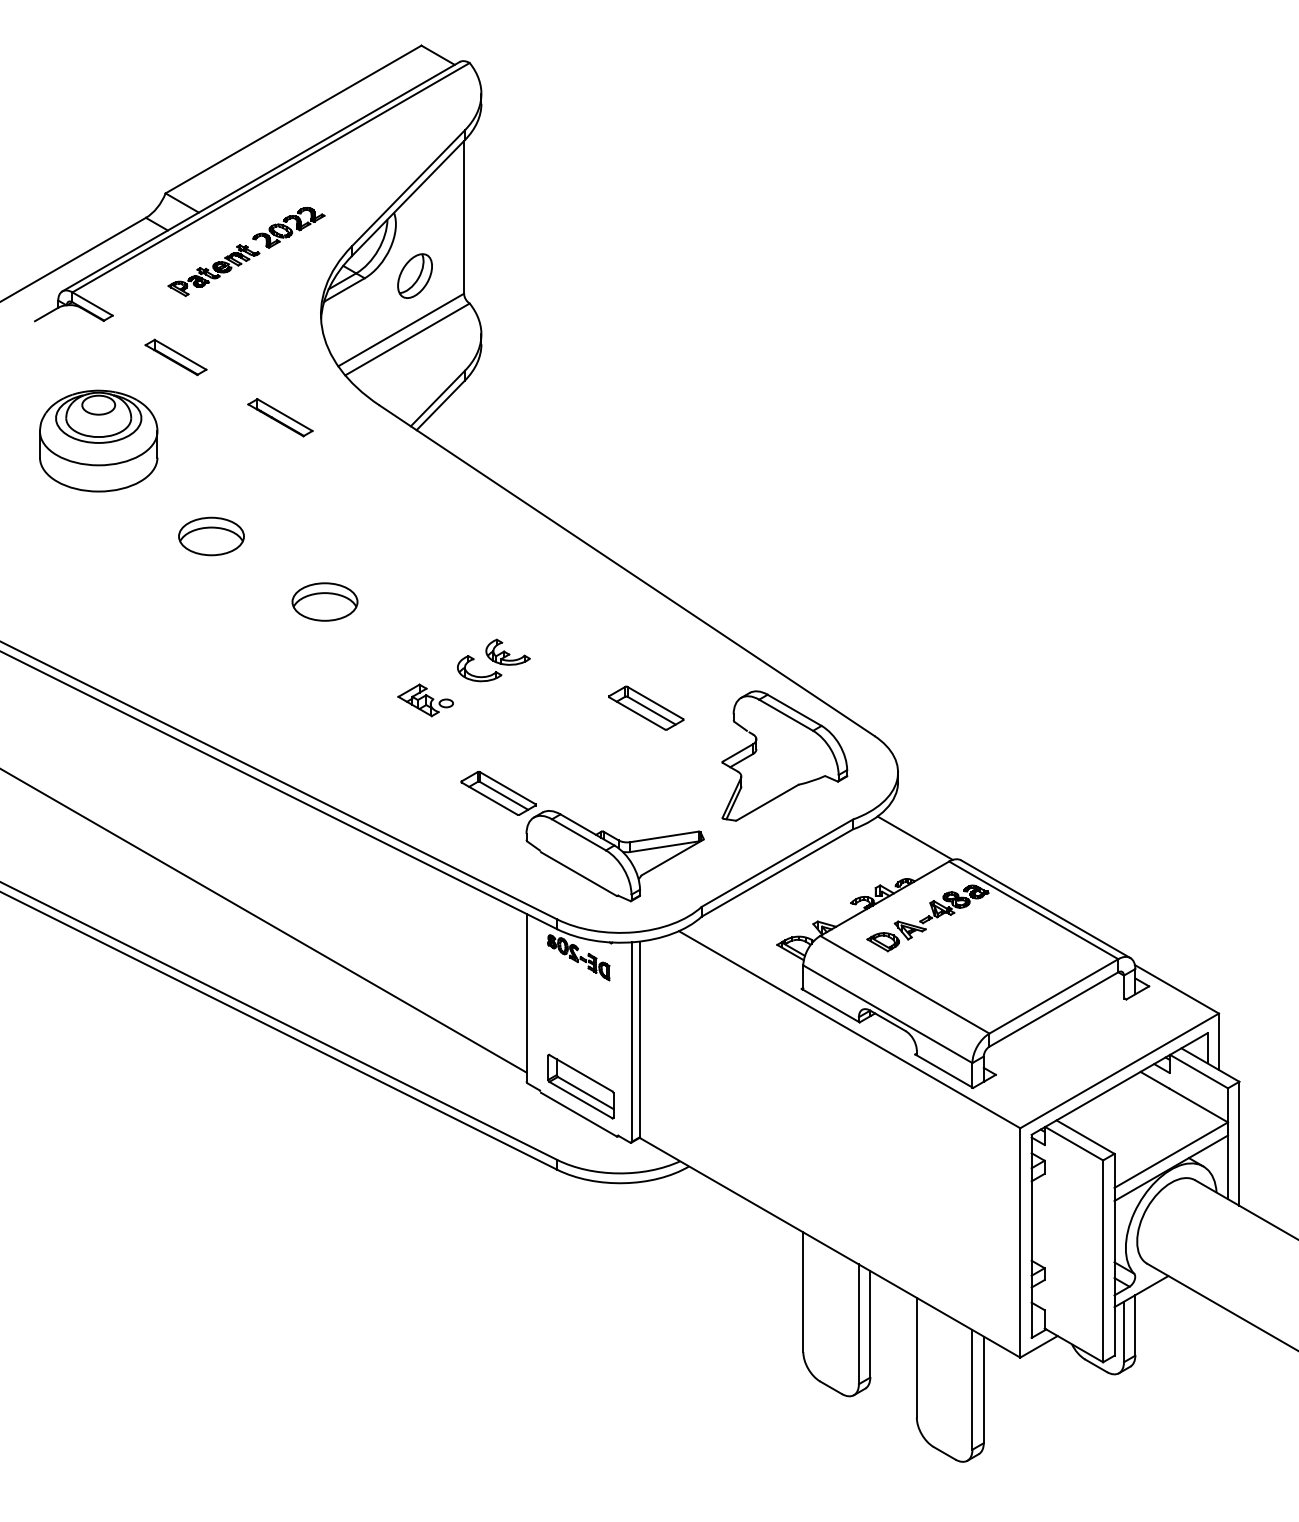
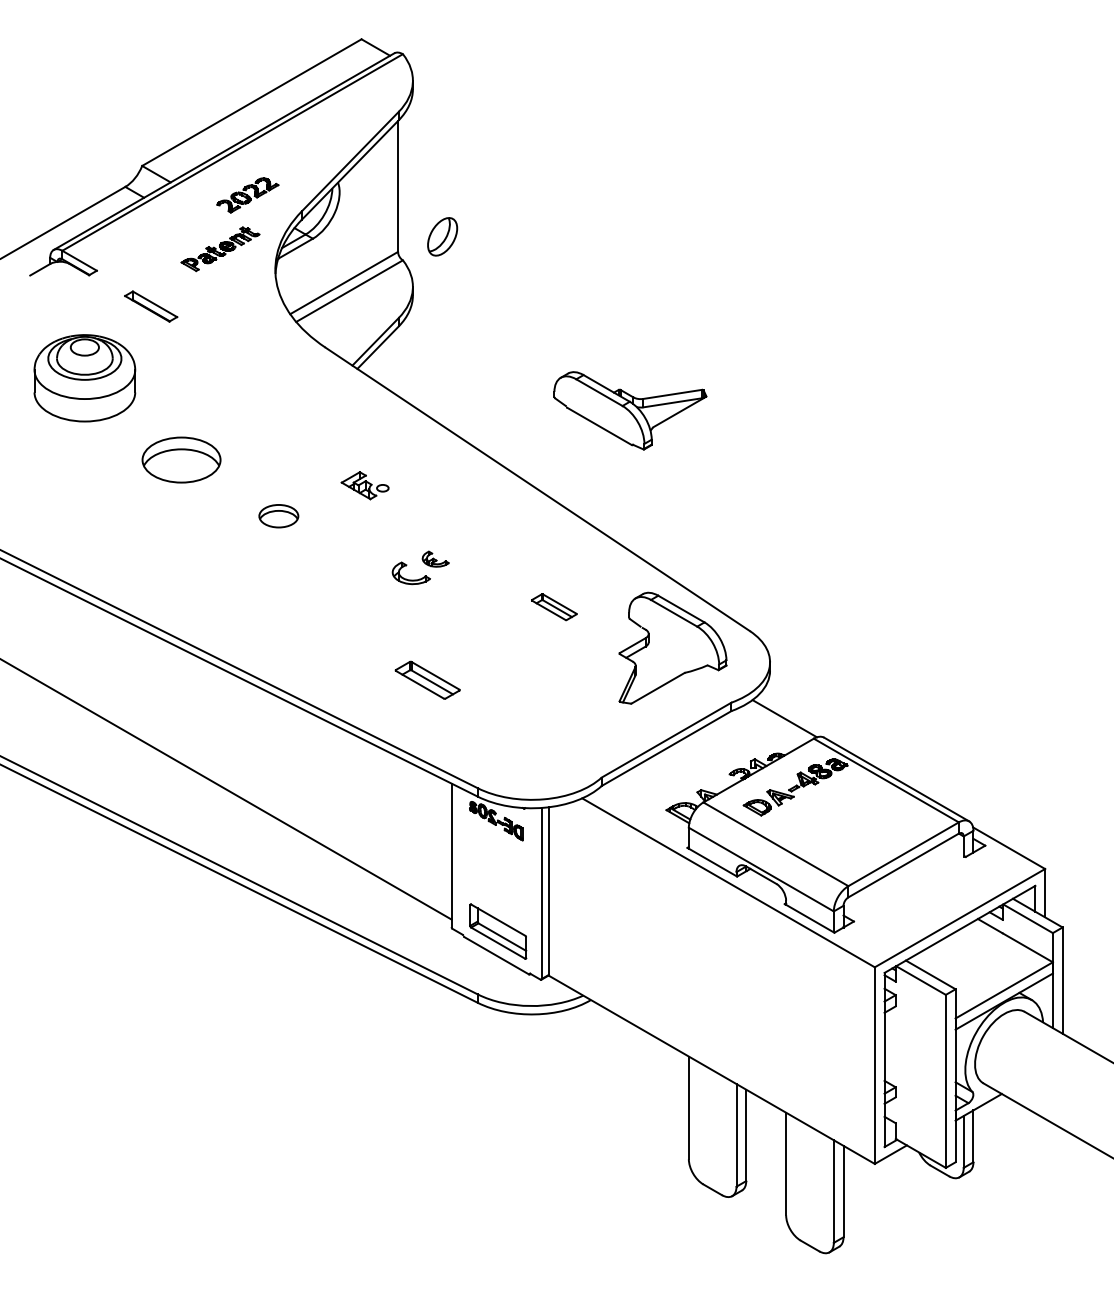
part: (213, 270) -> (220, 249), moved
part: (414, 275) -> (442, 236), moved
part: (280, 417) -> (240, 358), removed
part: (211, 536) -> (181, 460), size x1.4
part: (324, 601) -> (278, 515), size x0.7
part: (507, 651) -> (435, 558), size x0.7
part: (425, 700) -> (364, 485), moved
part: (646, 707) -> (554, 606), size x0.7
part: (614, 856) -> (629, 411), moved

